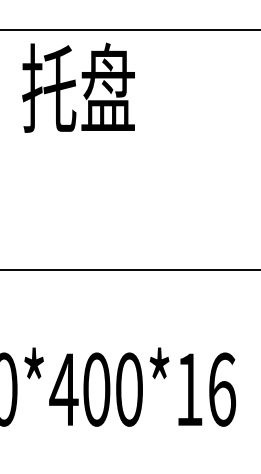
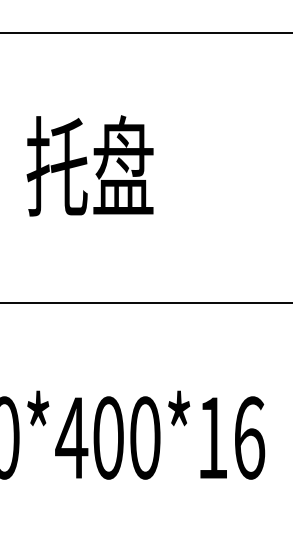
text: (77, 87) -> (89, 165), moved

